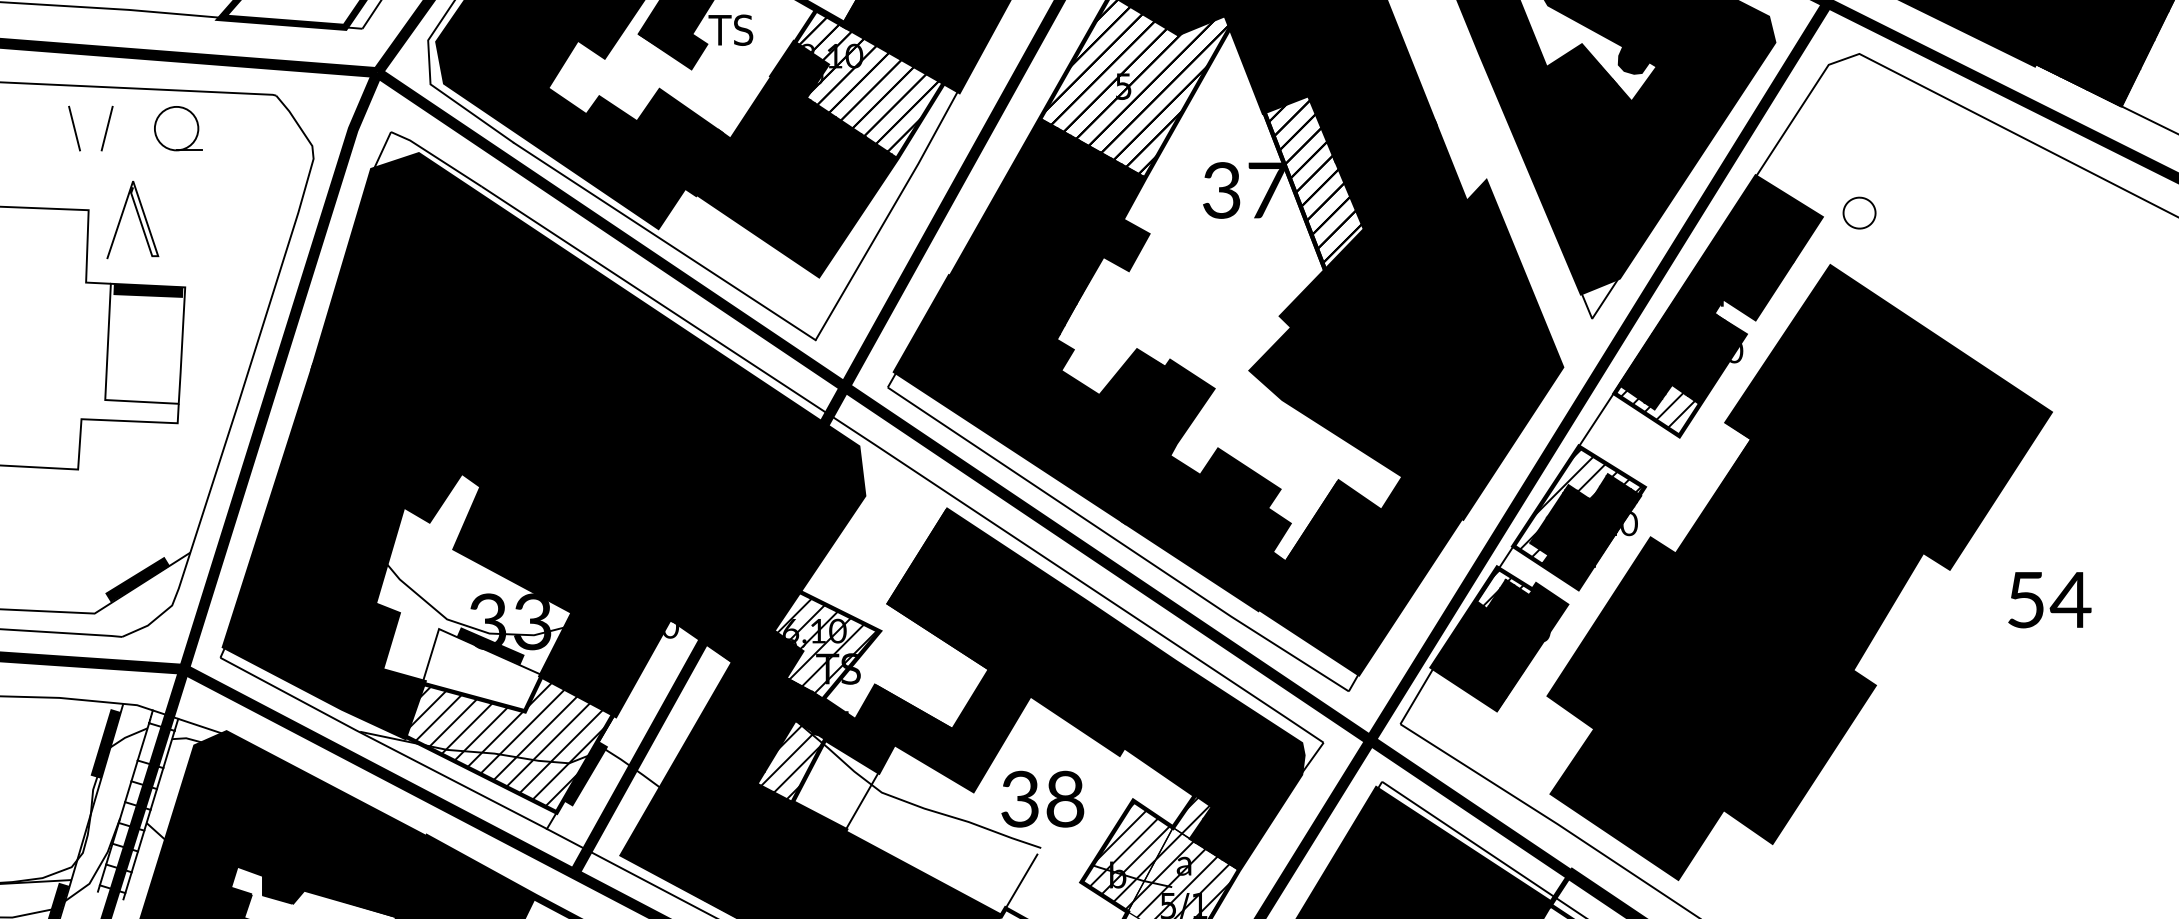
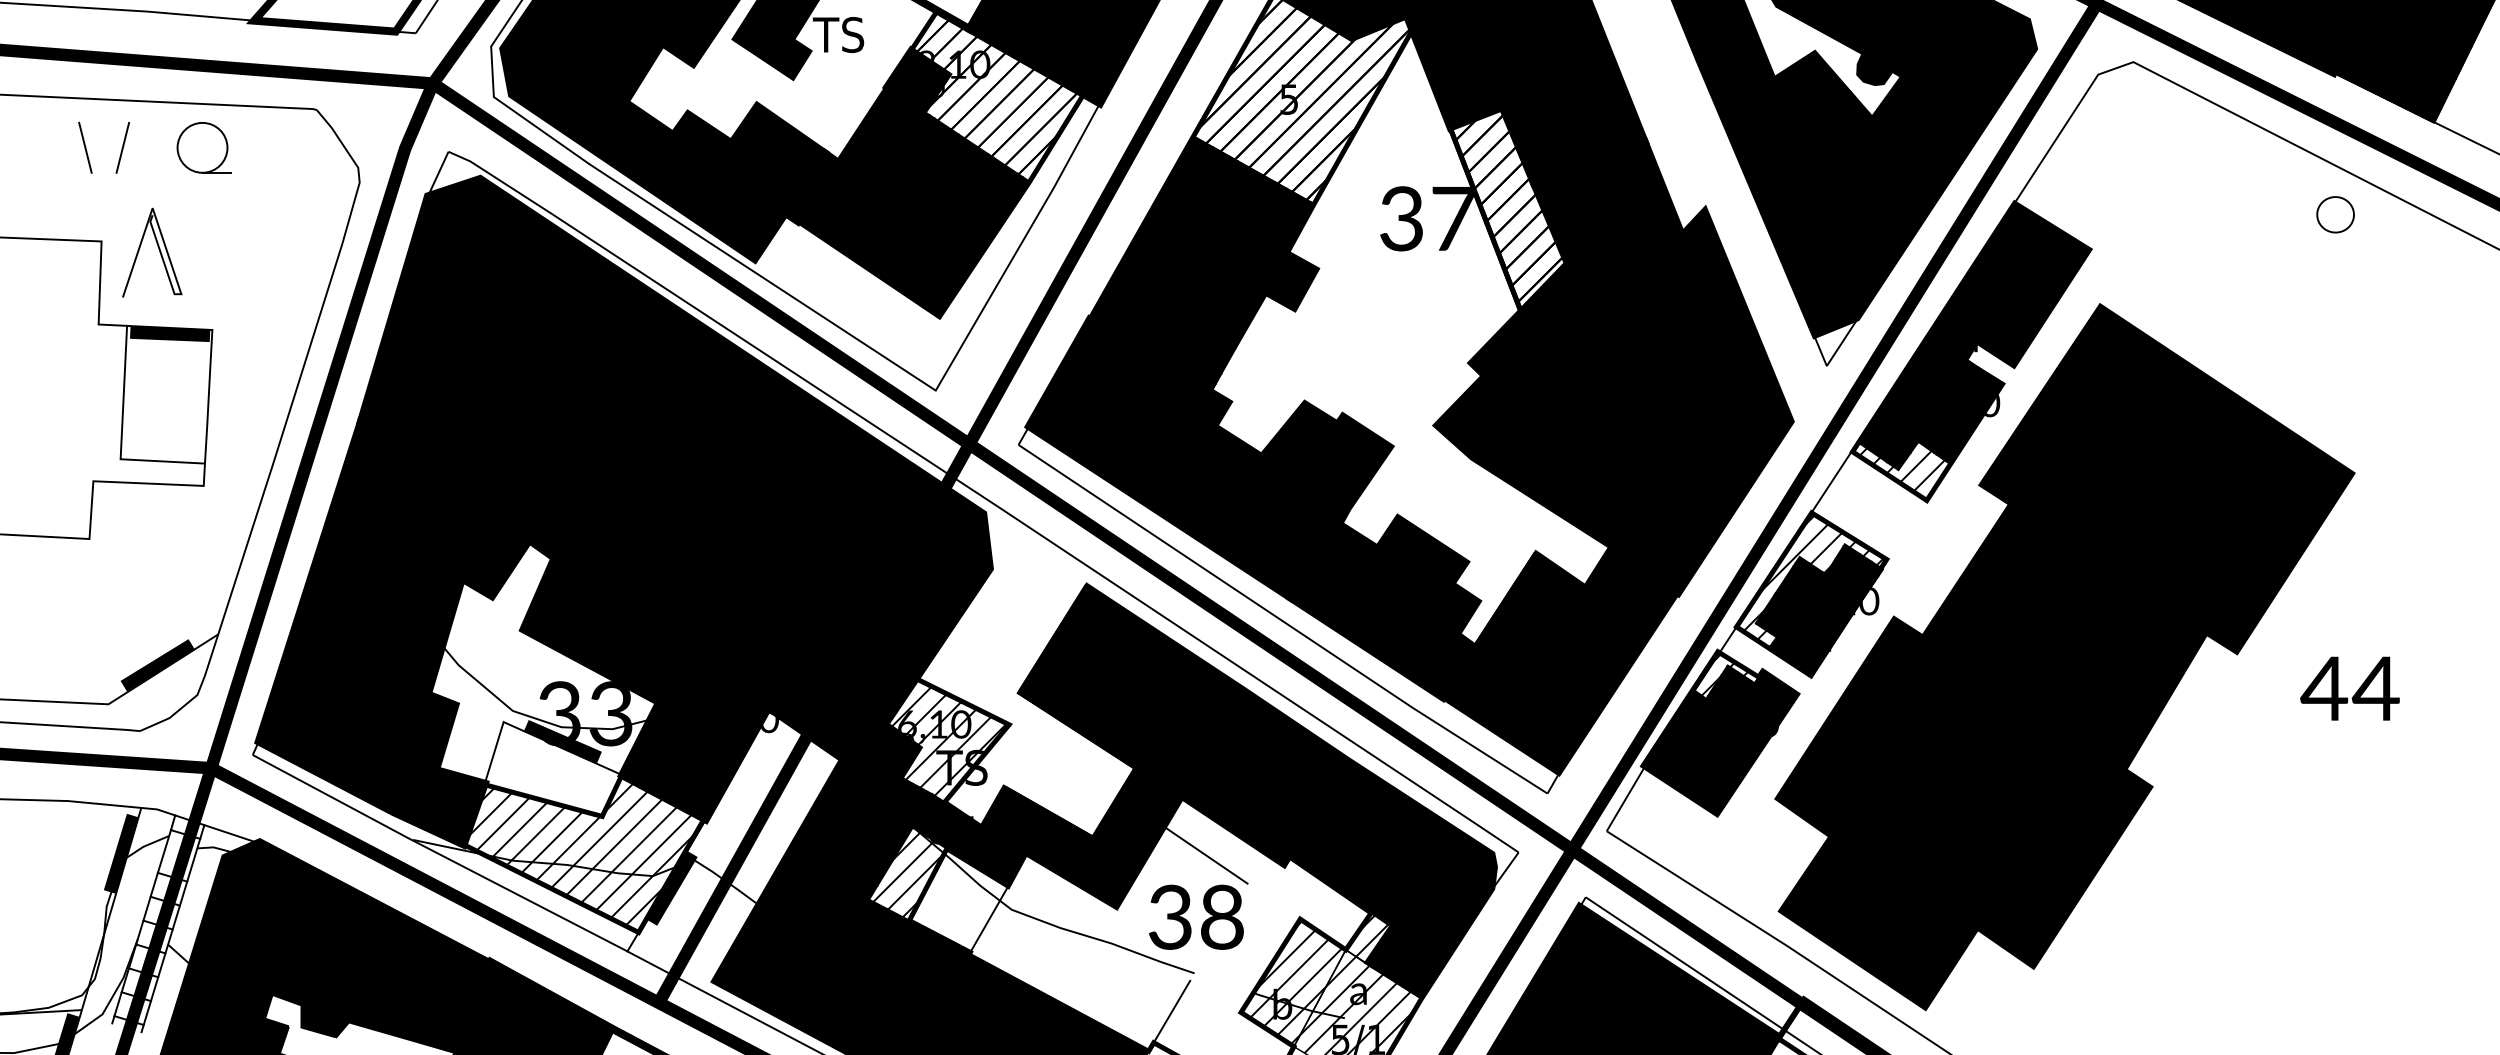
part: (1859, 212) -> (2335, 214), moved
text: (2025, 599) -> (2324, 688), 54 -> 44
line: (1050, 744) -> (1205, 854), added

